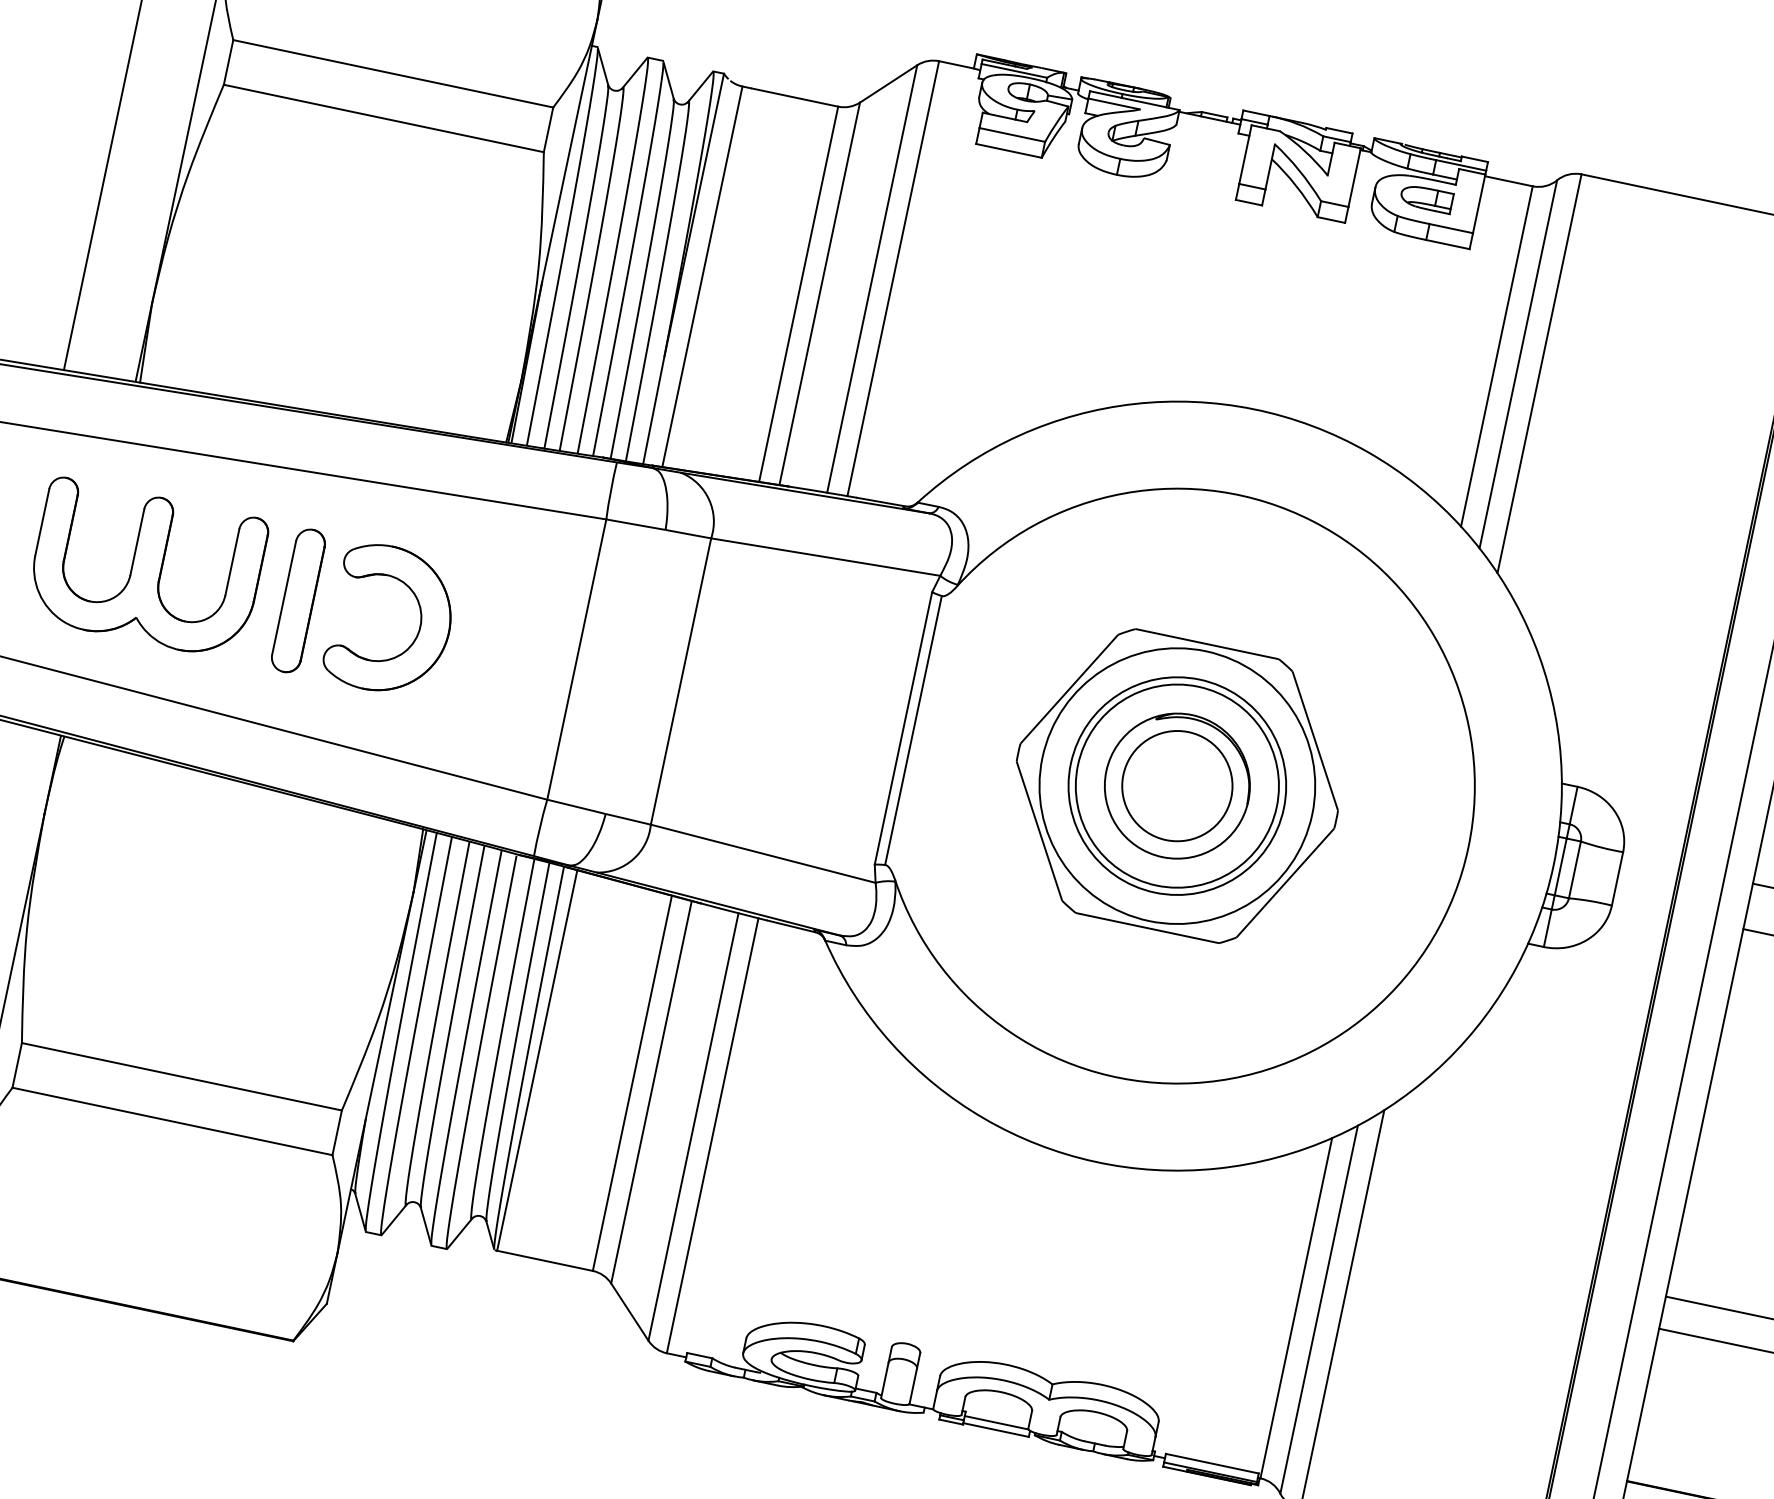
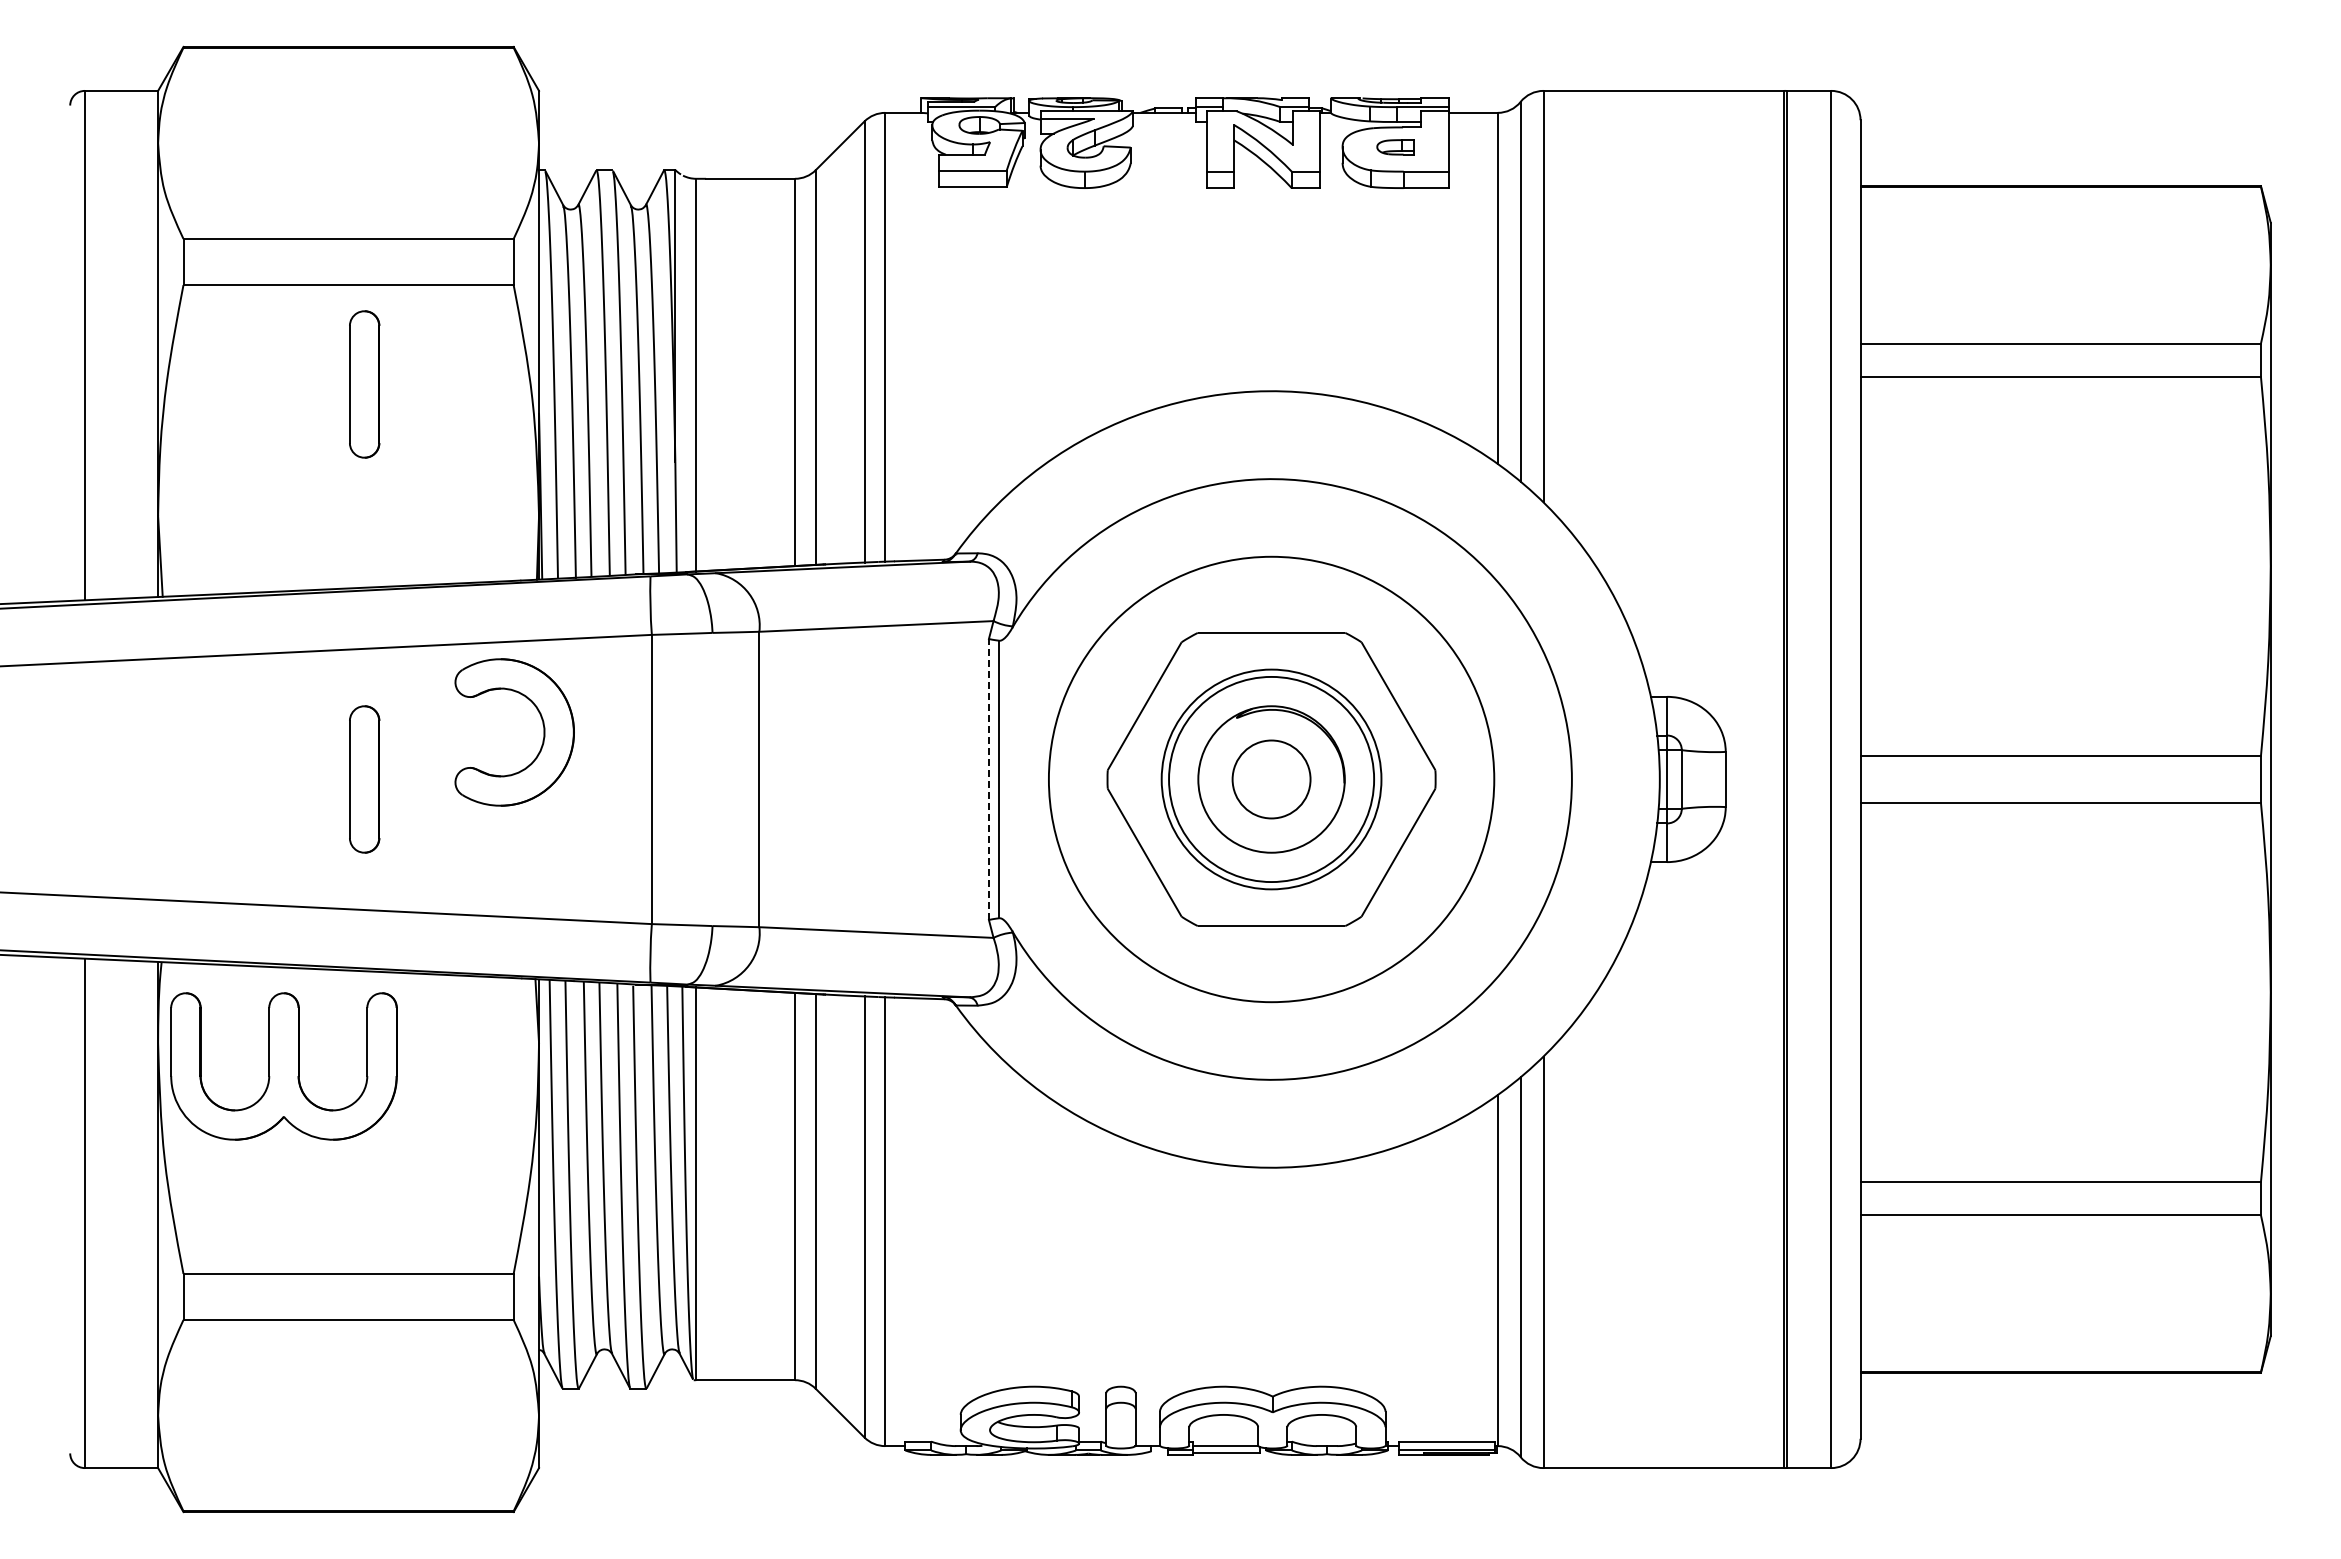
part: (1425, 198) -> (1394, 147), size x0.7
part: (378, 218) -> (364, 384), added
part: (146, 568) -> (283, 1066), moved
part: (419, 626) -> (543, 732), moved
line: (903, 728) -> (988, 779), solid -> dashed
circle: (1177, 786) -> (1271, 779), size x0.7
circle: (1177, 786) -> (1271, 779), size x1.6

